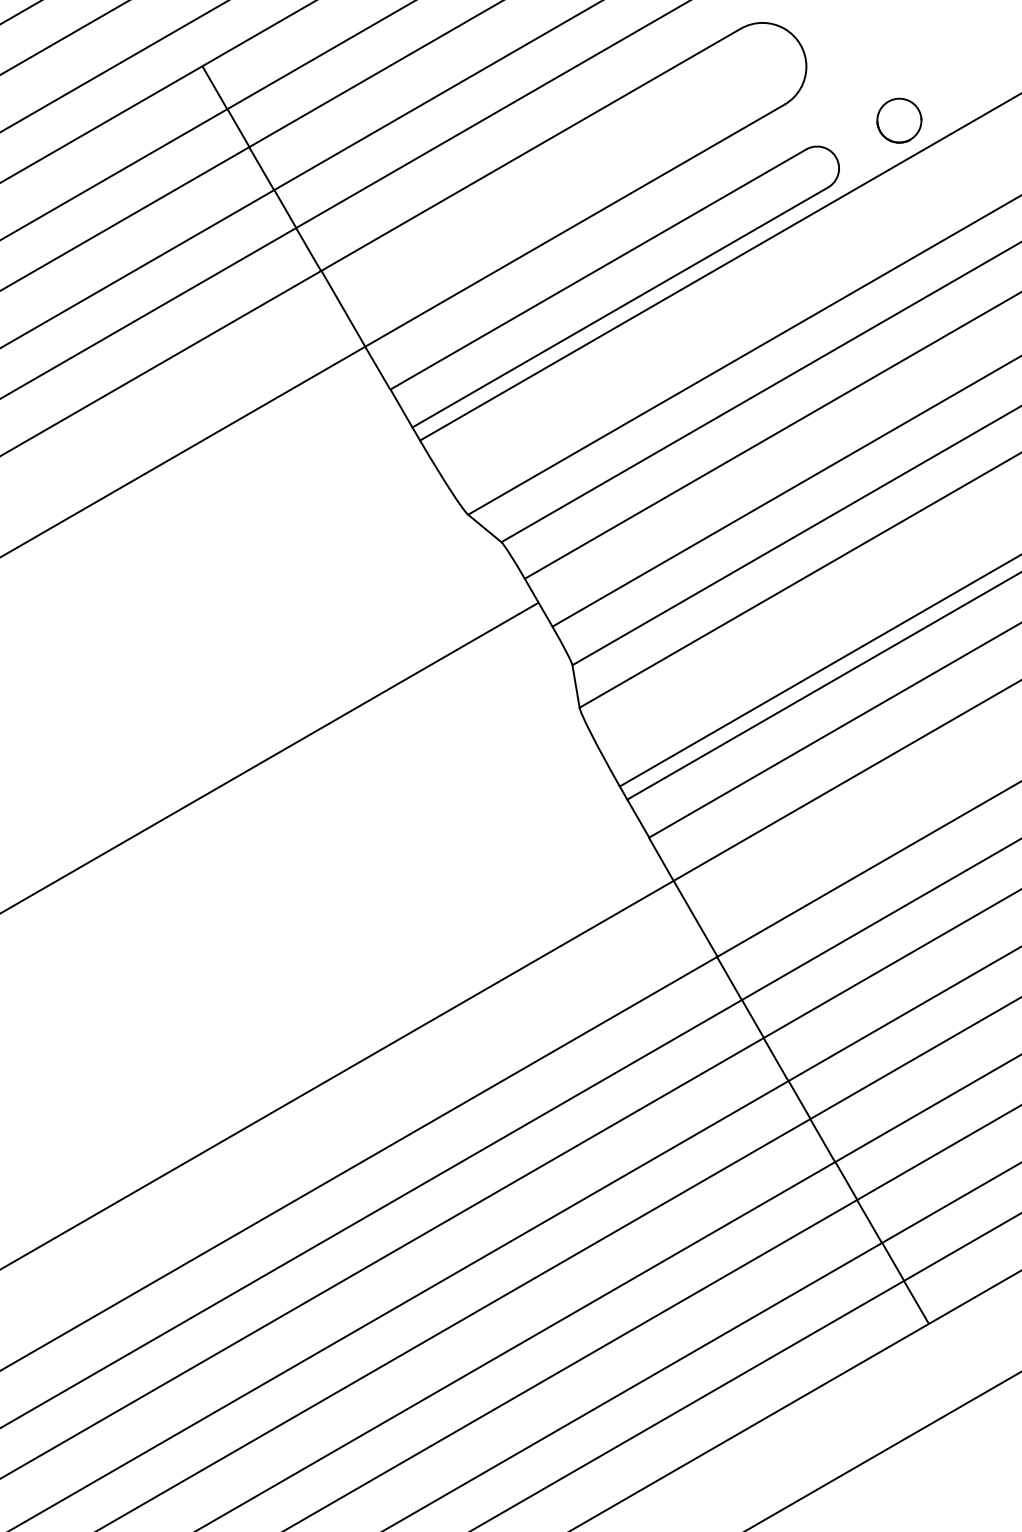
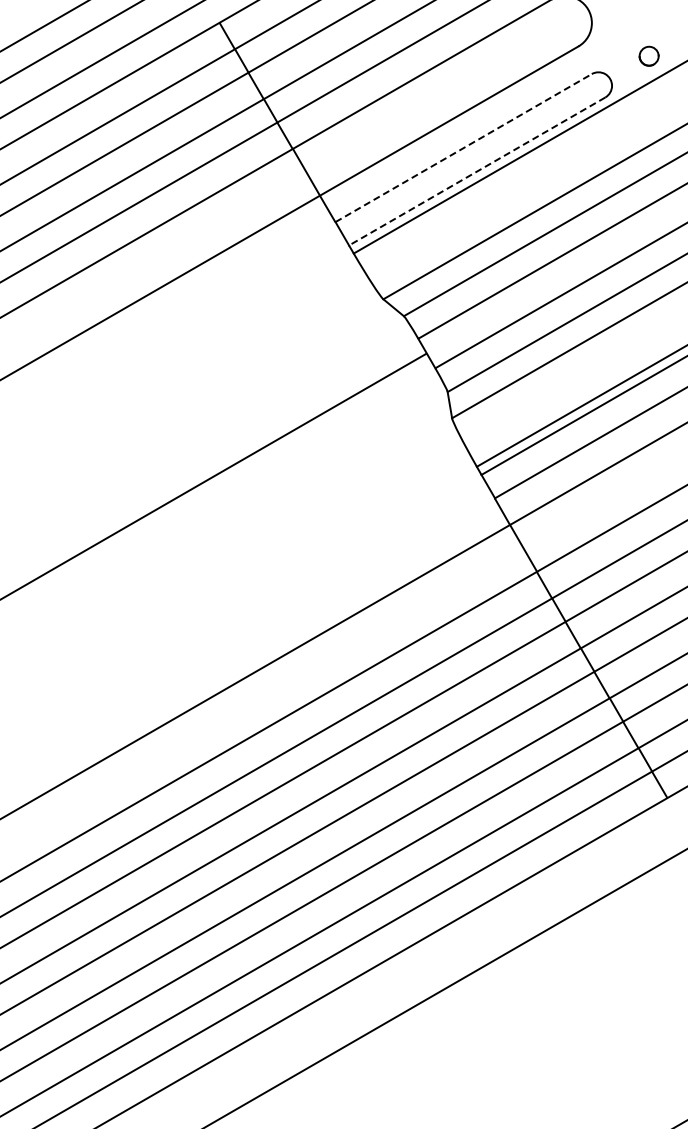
part: (898, 119) -> (648, 55), size x0.7
line: (598, 270) -> (463, 148), solid -> dashed
line: (620, 307) -> (477, 171), solid -> dashed

